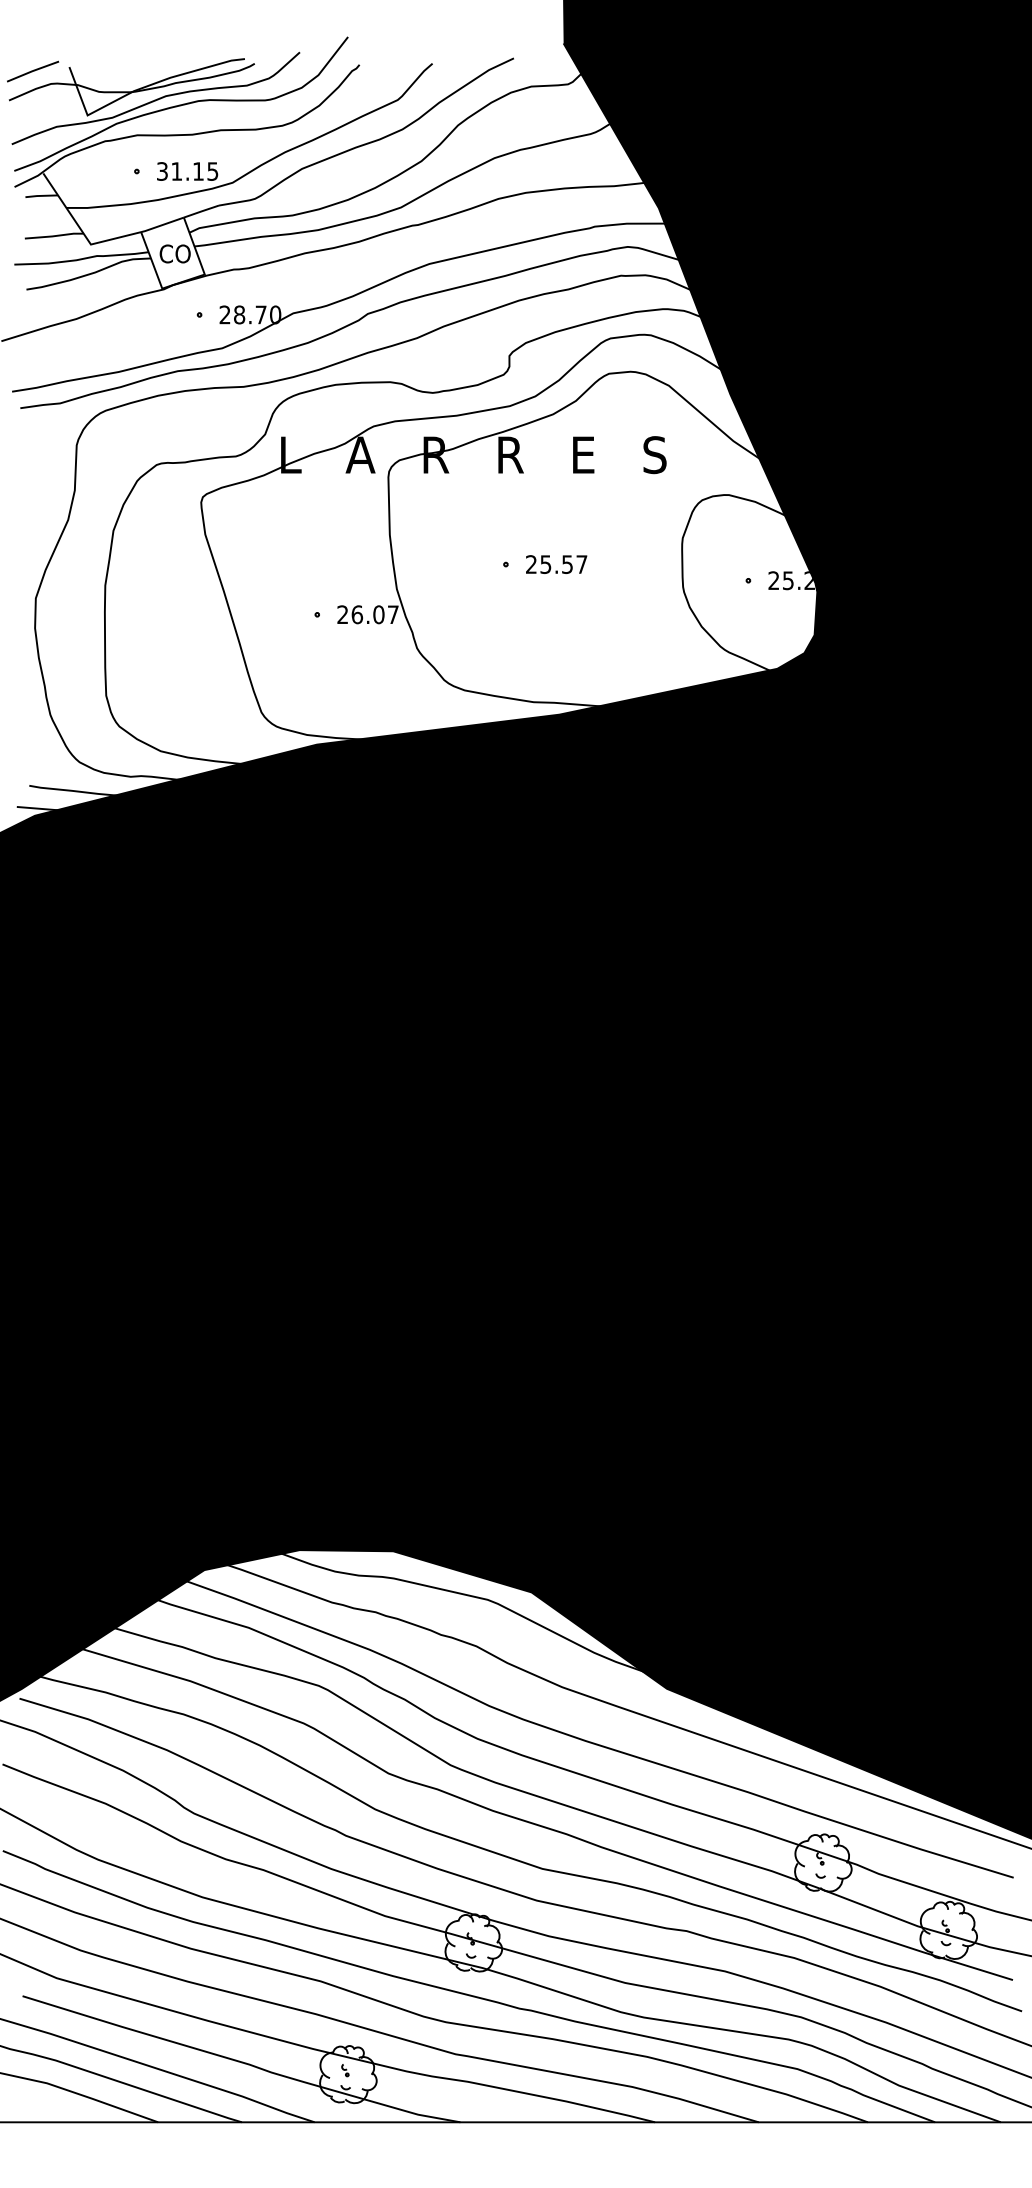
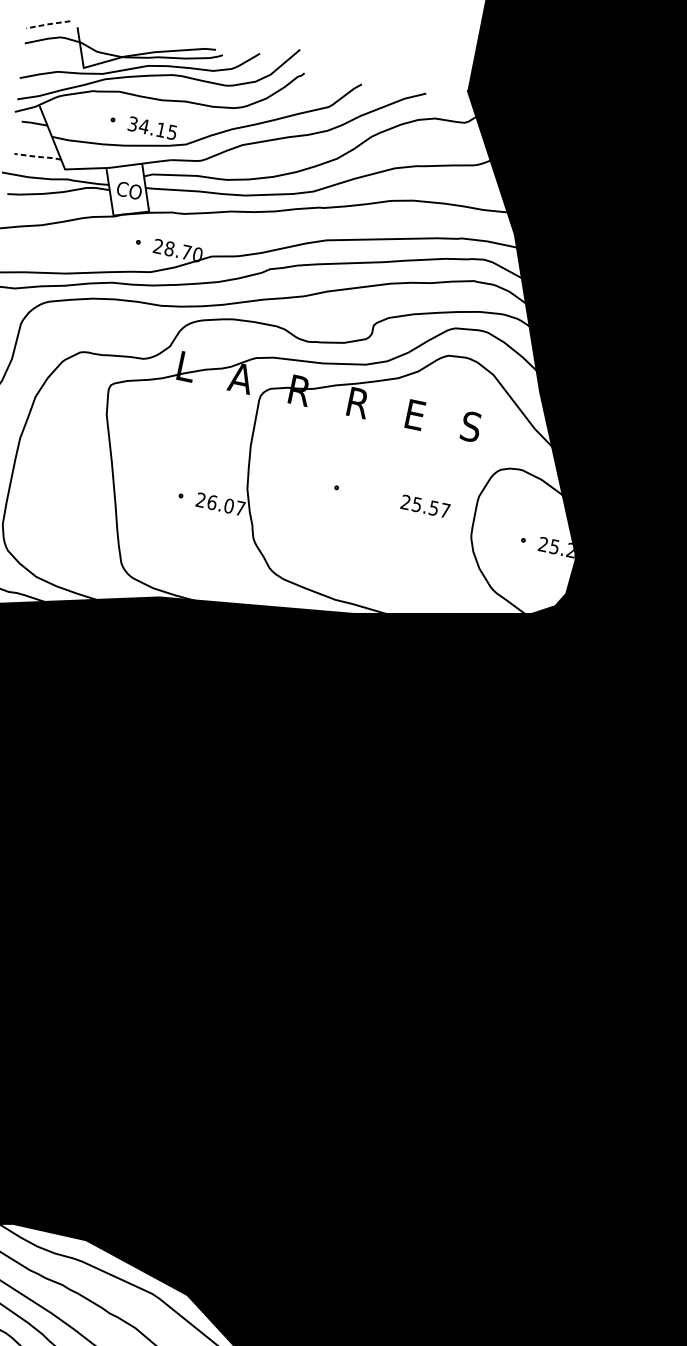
line: (32, 71) -> (47, 24), solid -> dashed
text: (176, 171) -> (143, 126), 31.15 -> 34.15
line: (54, 236) -> (37, 157), solid -> dashed
text: (556, 564) -> (425, 506), moved

